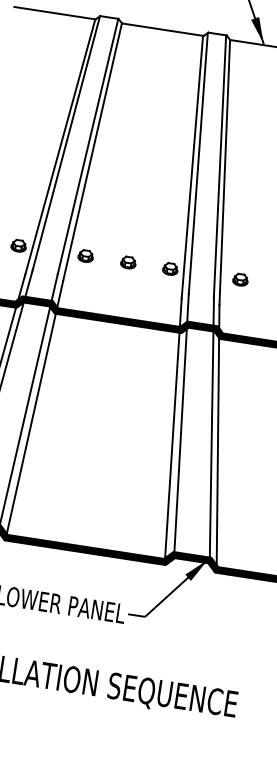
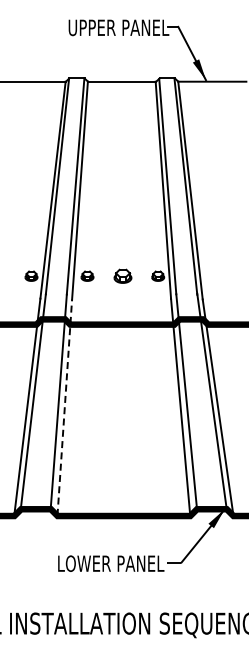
part: (129, 261) -> (123, 275), size x1.4
part: (240, 278) -> (216, 275), removed
line: (34, 409) -> (64, 407), solid -> dashed

